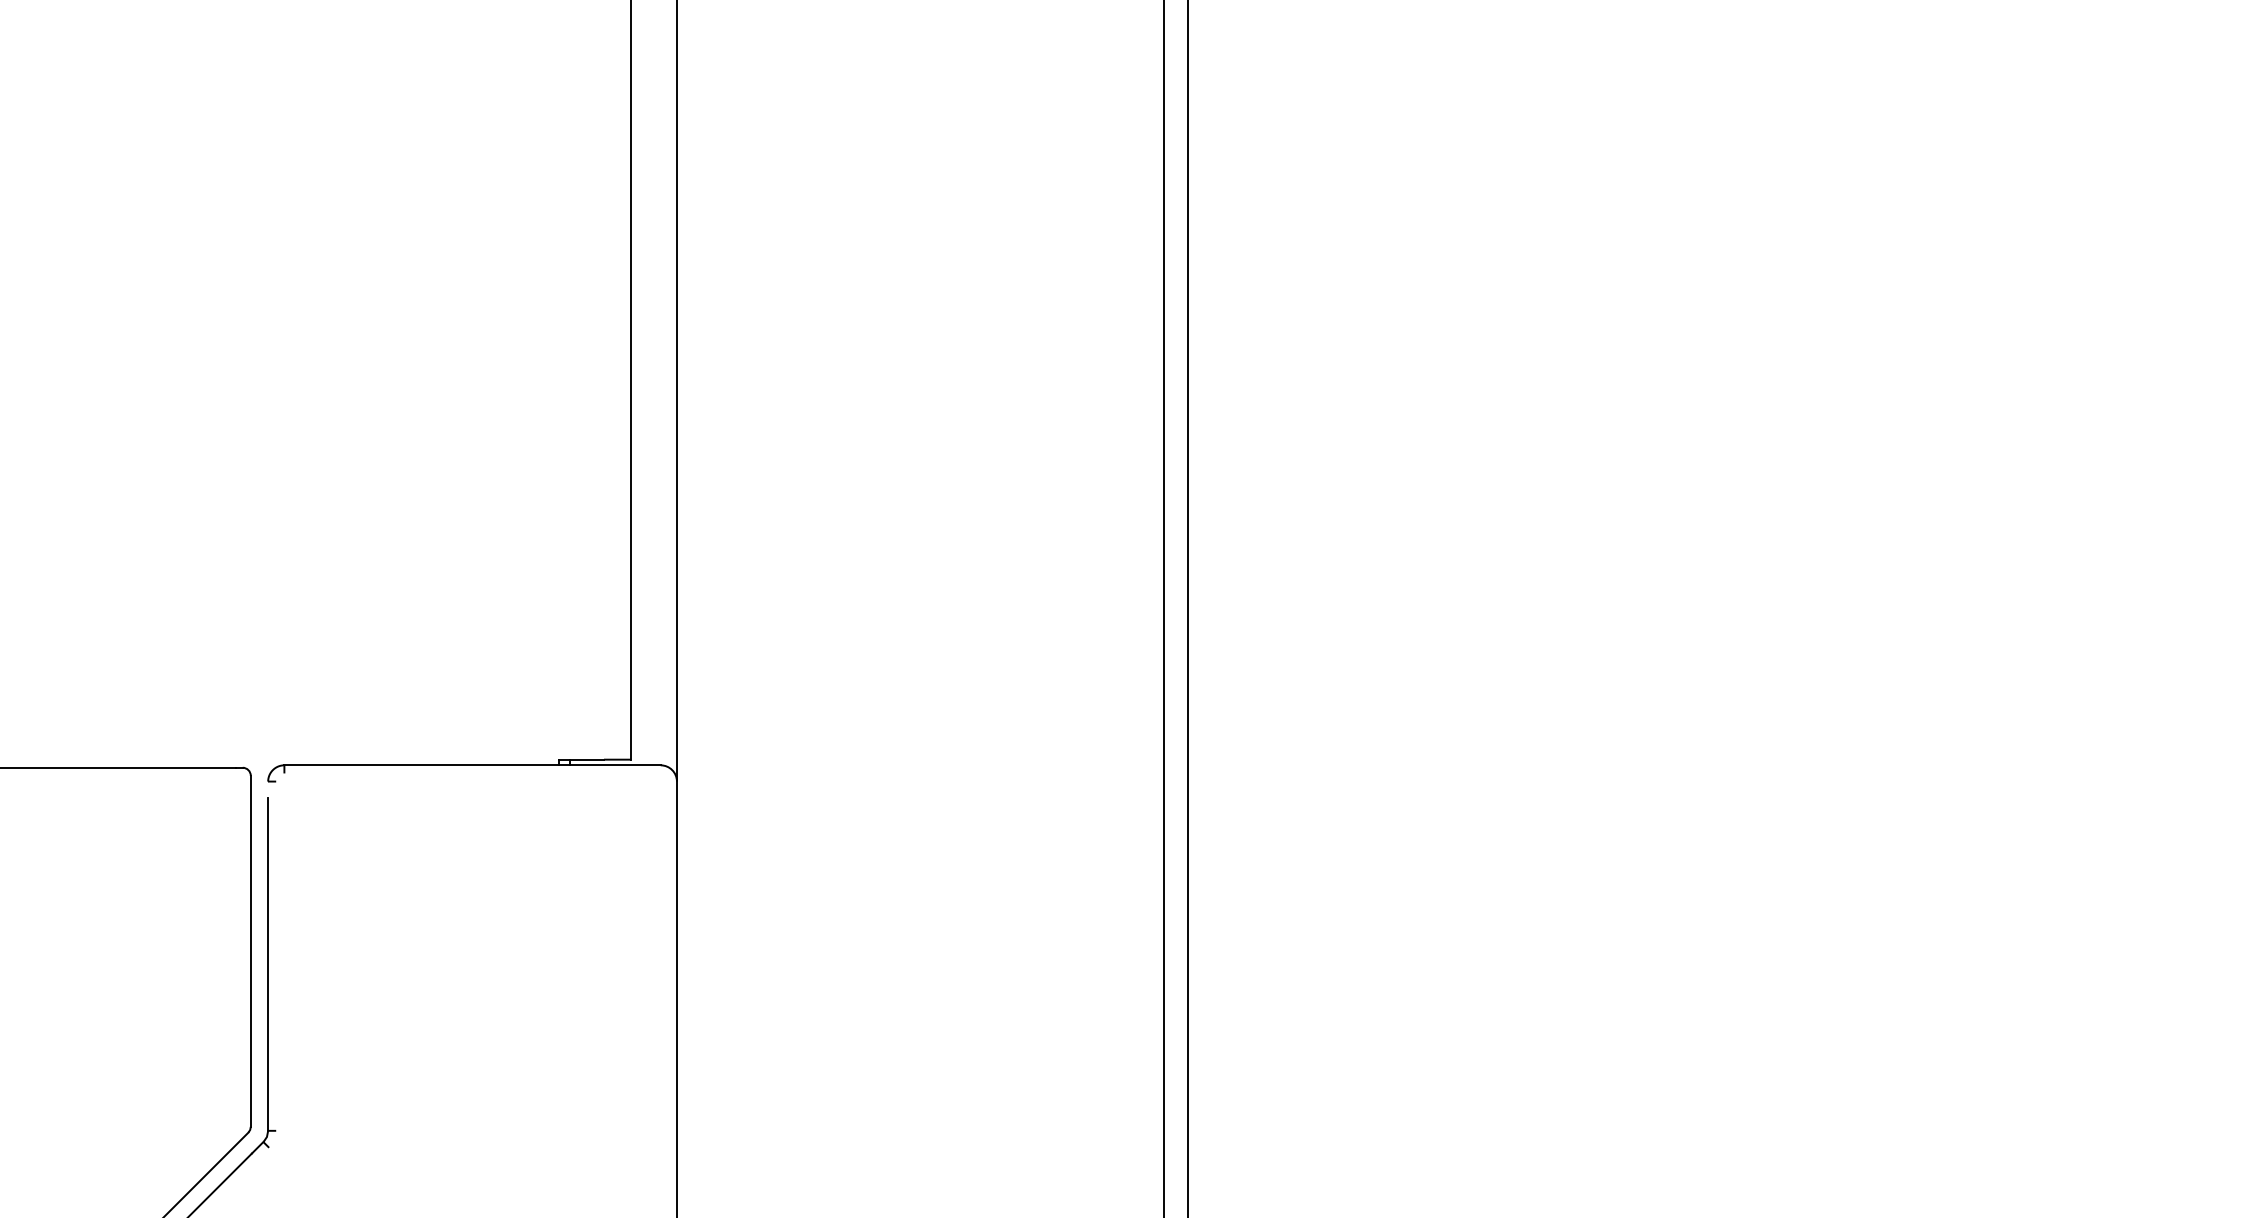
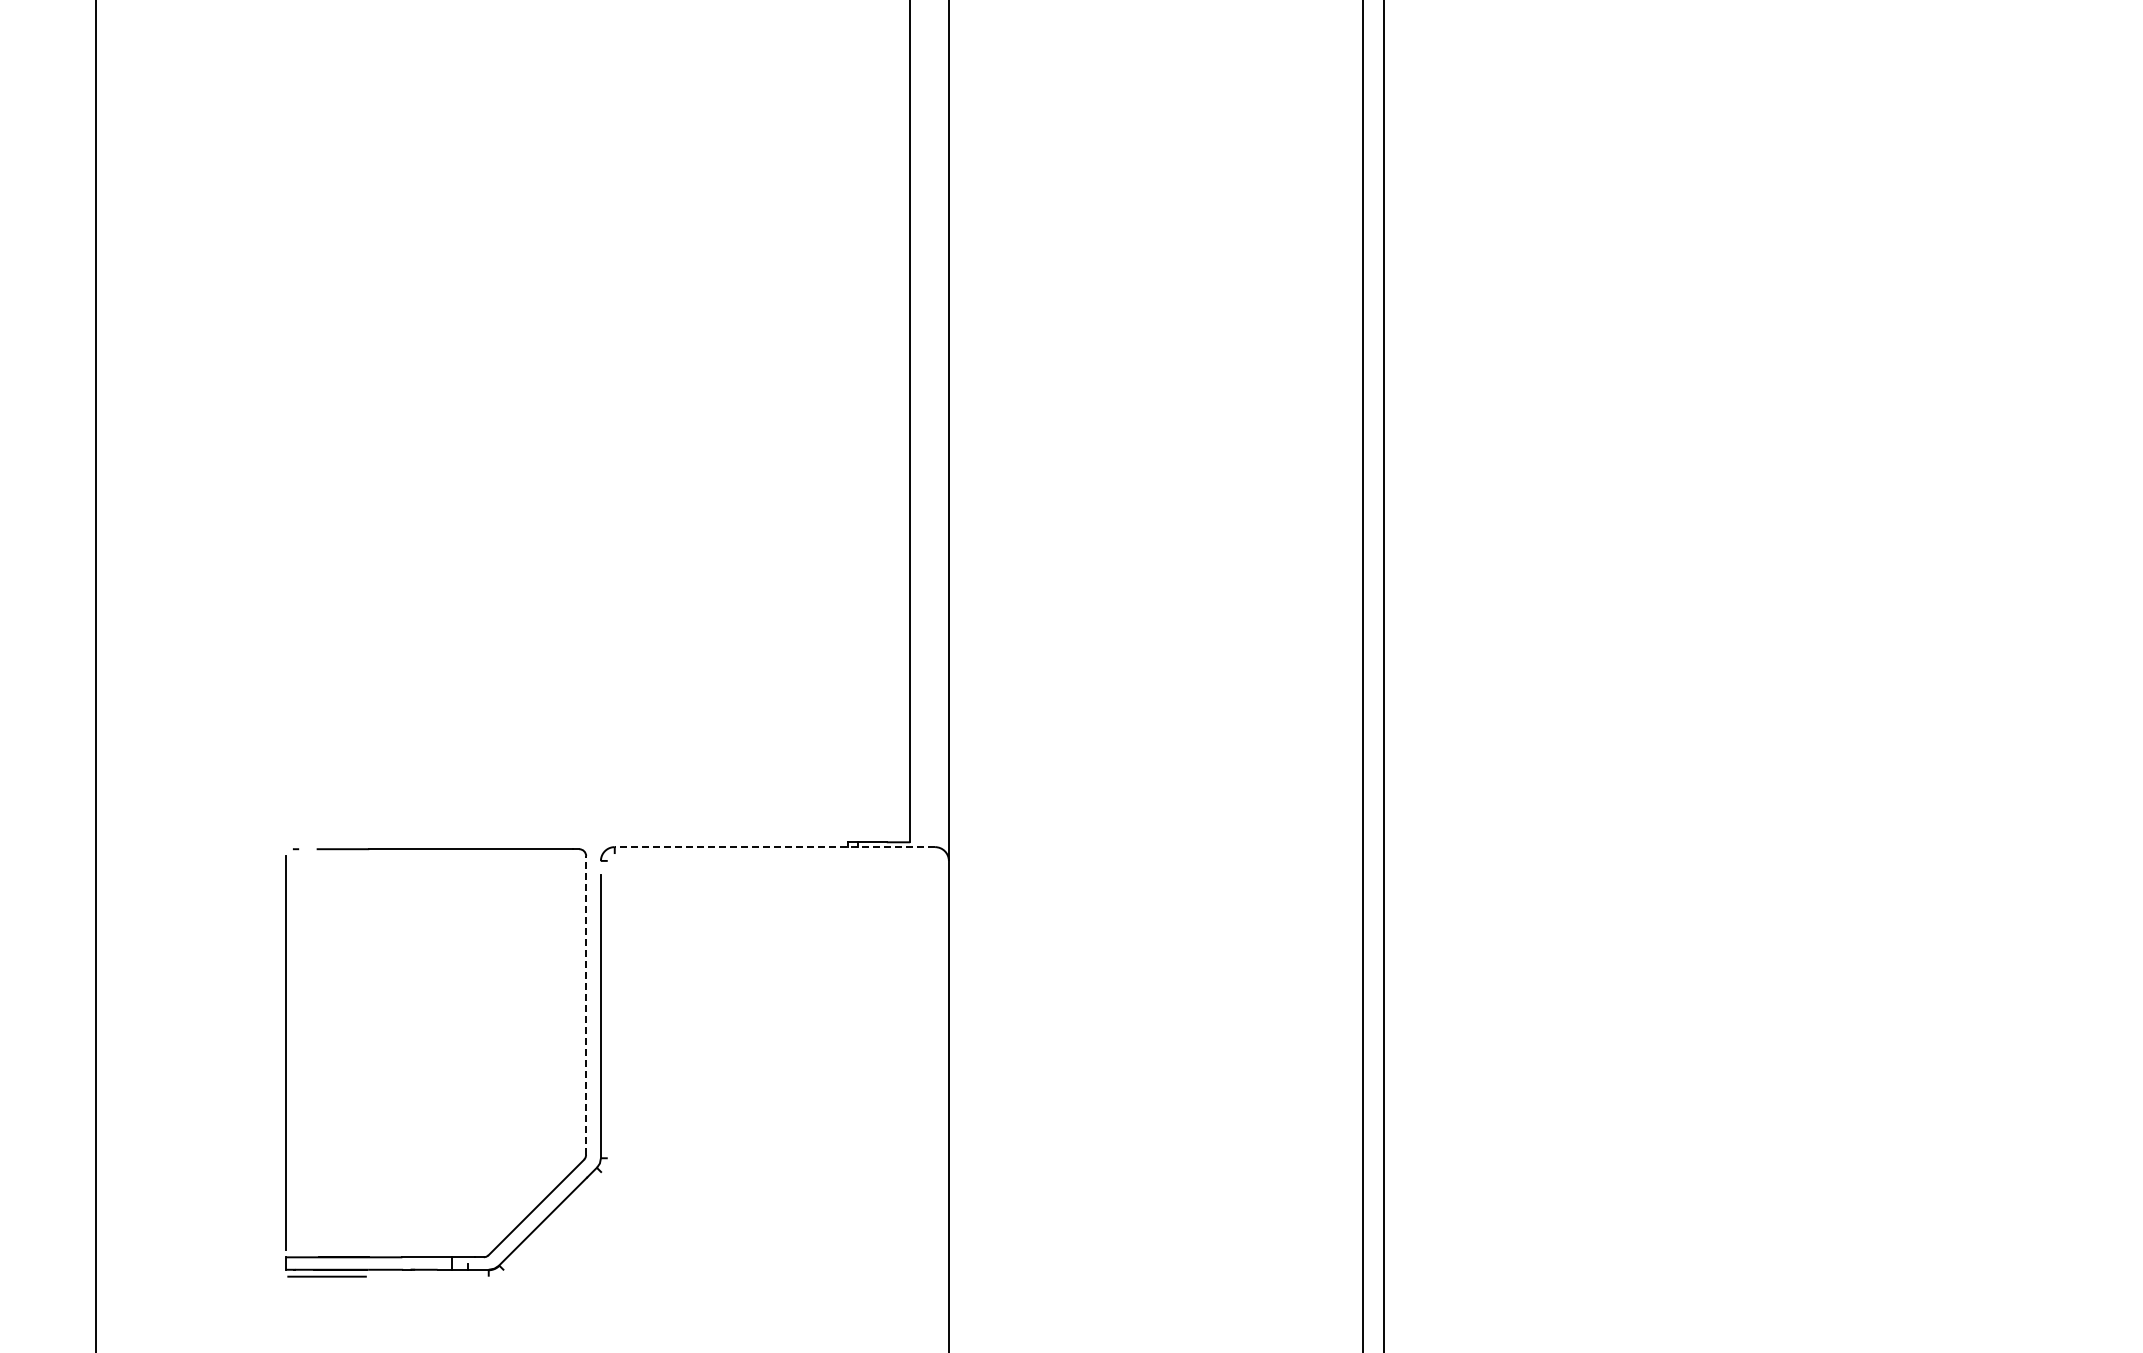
line: (472, 765) -> (774, 847), solid -> dashed
line: (251, 951) -> (586, 1005), solid -> dashed

